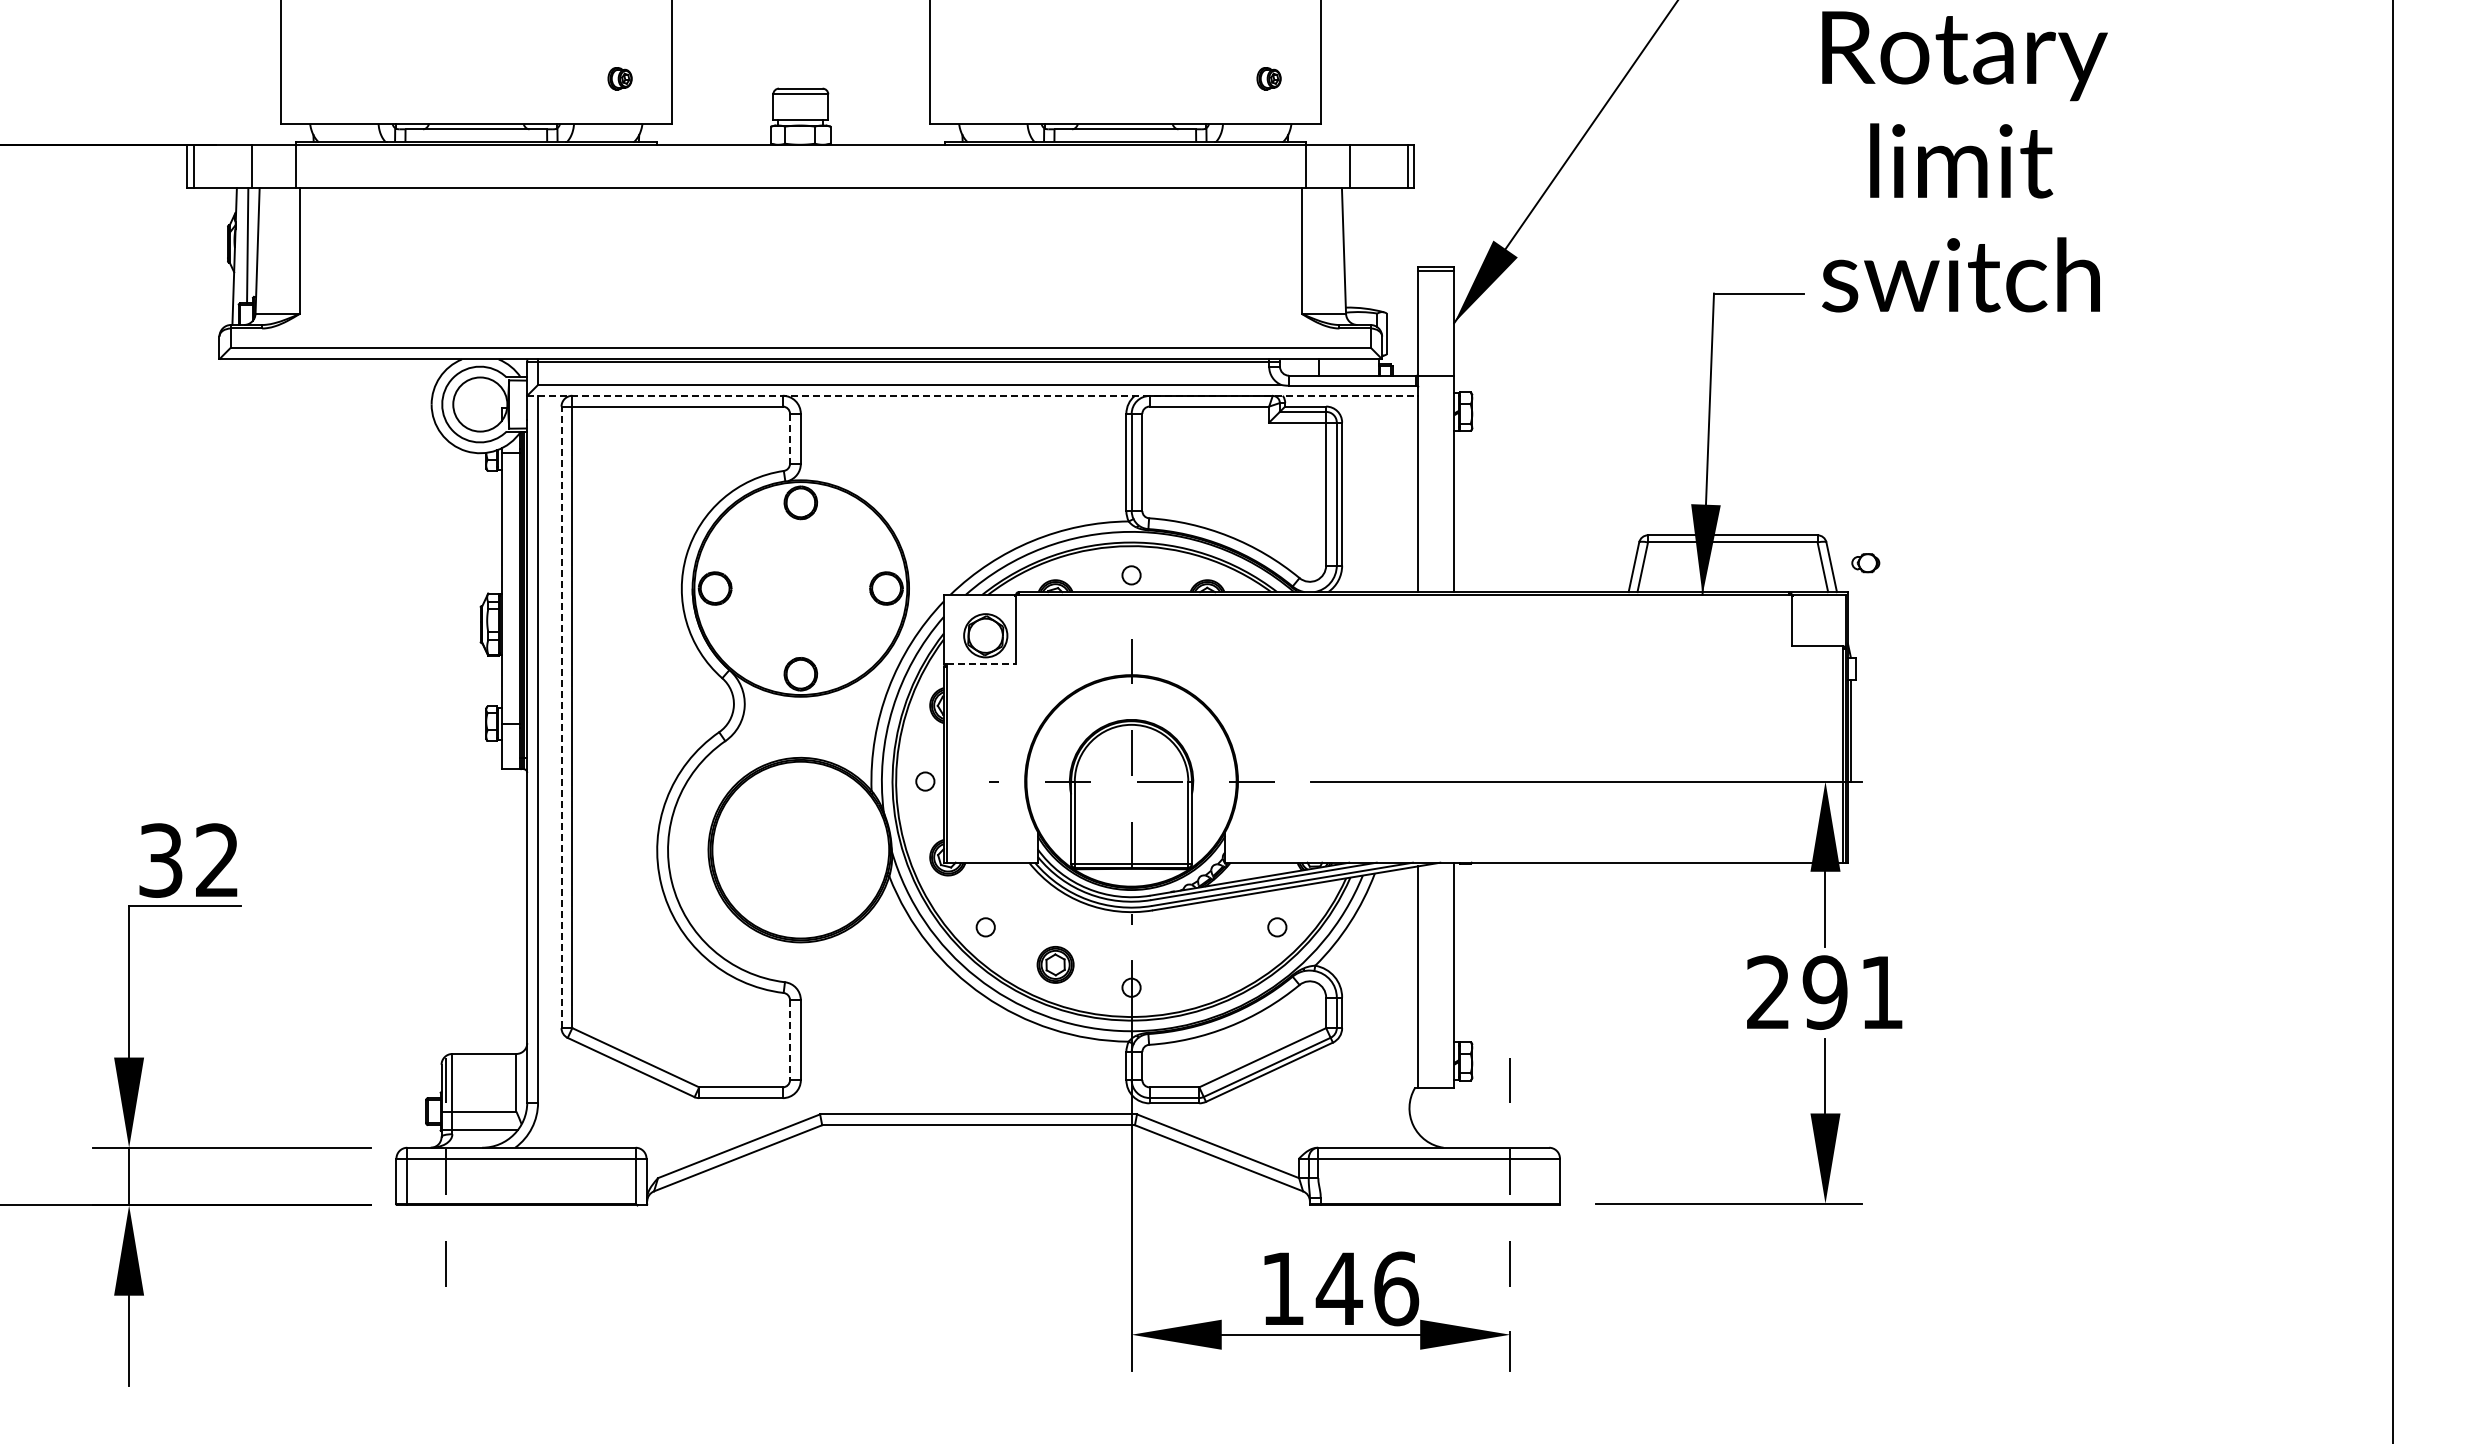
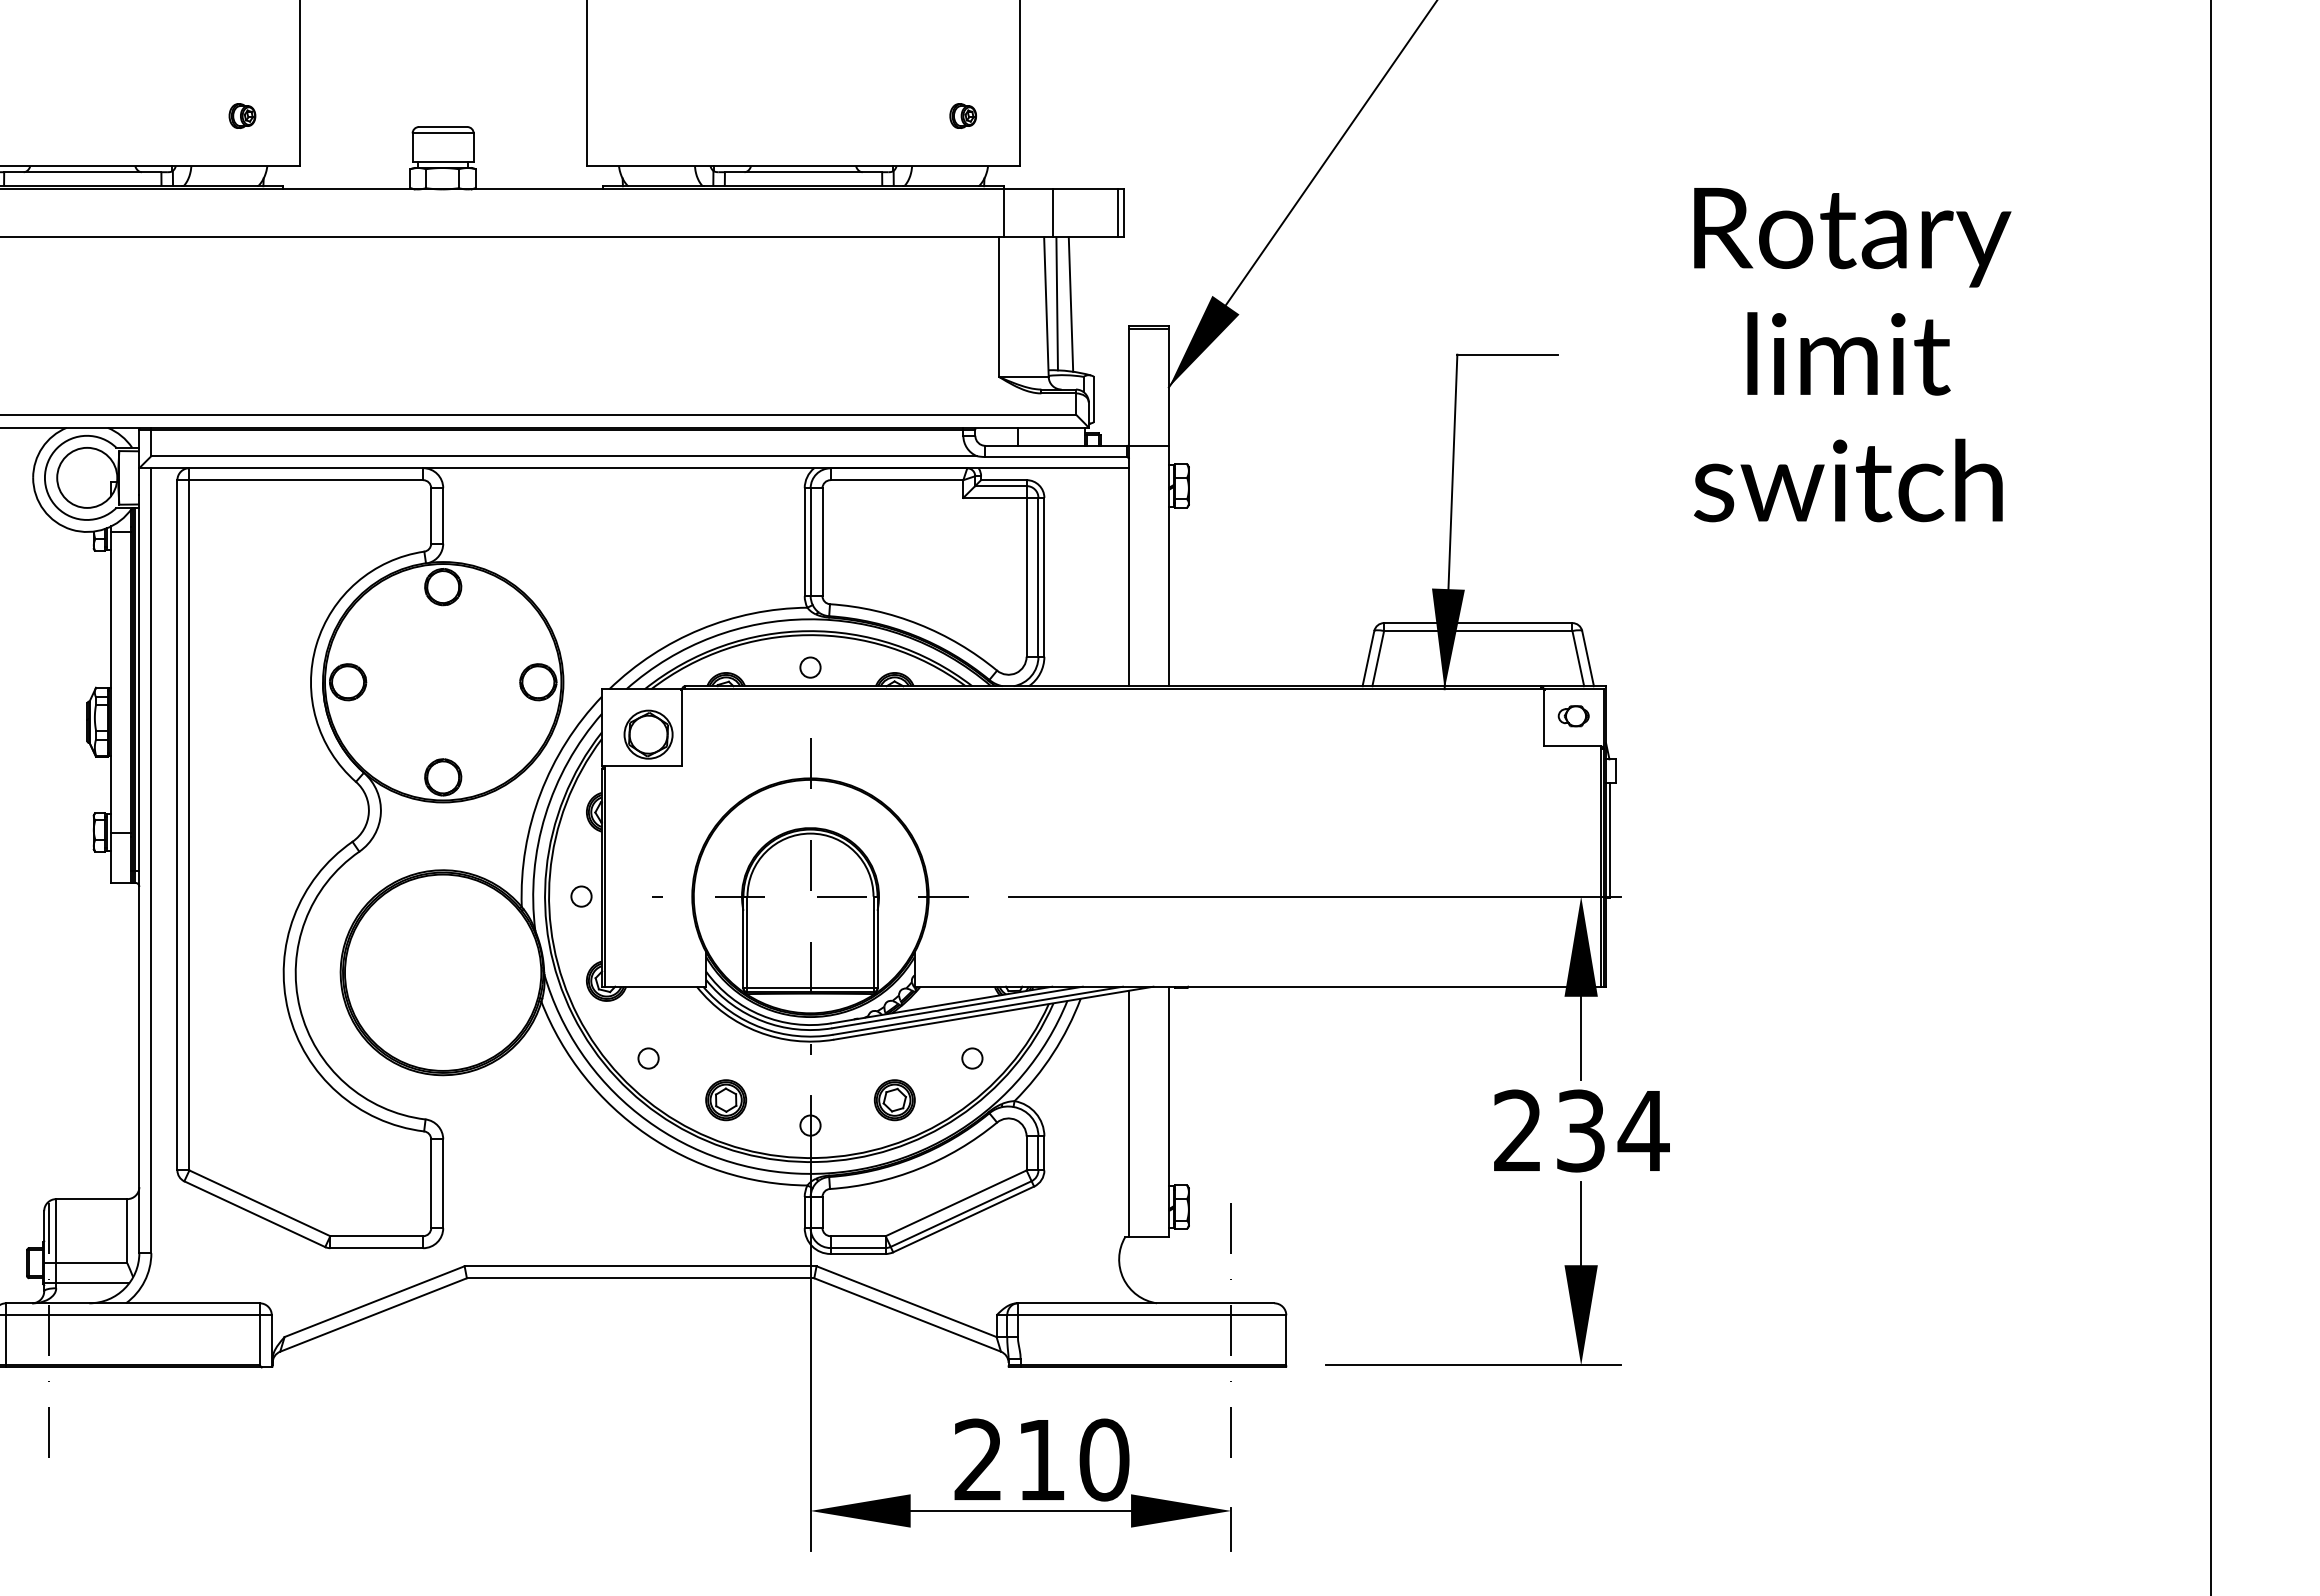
text: (1964, 161) -> (1852, 354), moved
line: (1353, 247) -> (1056, 303), added
line: (1366, 248) -> (1071, 304), added
line: (973, 395) -> (634, 467), dashed -> solid
line: (790, 439) -> (431, 516), dashed -> solid
part: (1865, 563) -> (1573, 716), moved
line: (981, 664) -> (643, 766), dashed -> solid
line: (561, 717) -> (177, 825), dashed -> solid
part: (1207, 964) -> (894, 1099), added
text: (1853, 992) -> (1612, 1130), 291 -> 234
line: (790, 1040) -> (431, 1184), dashed -> solid
text: (1340, 1288) -> (1042, 1459), 146 -> 210

